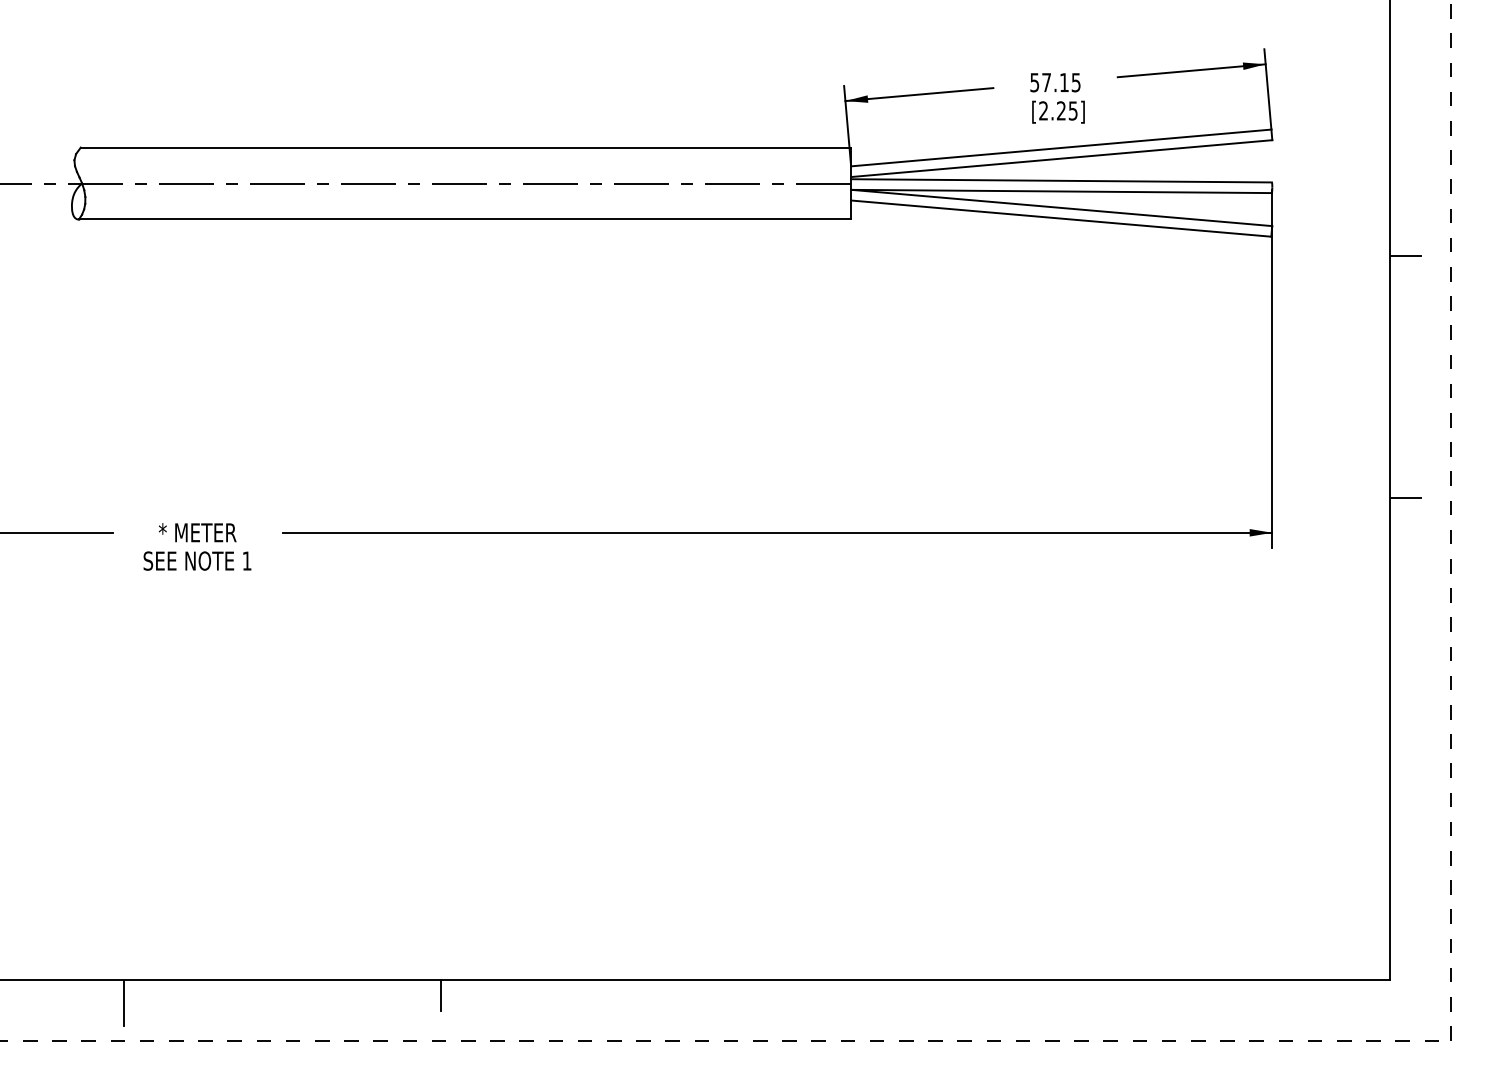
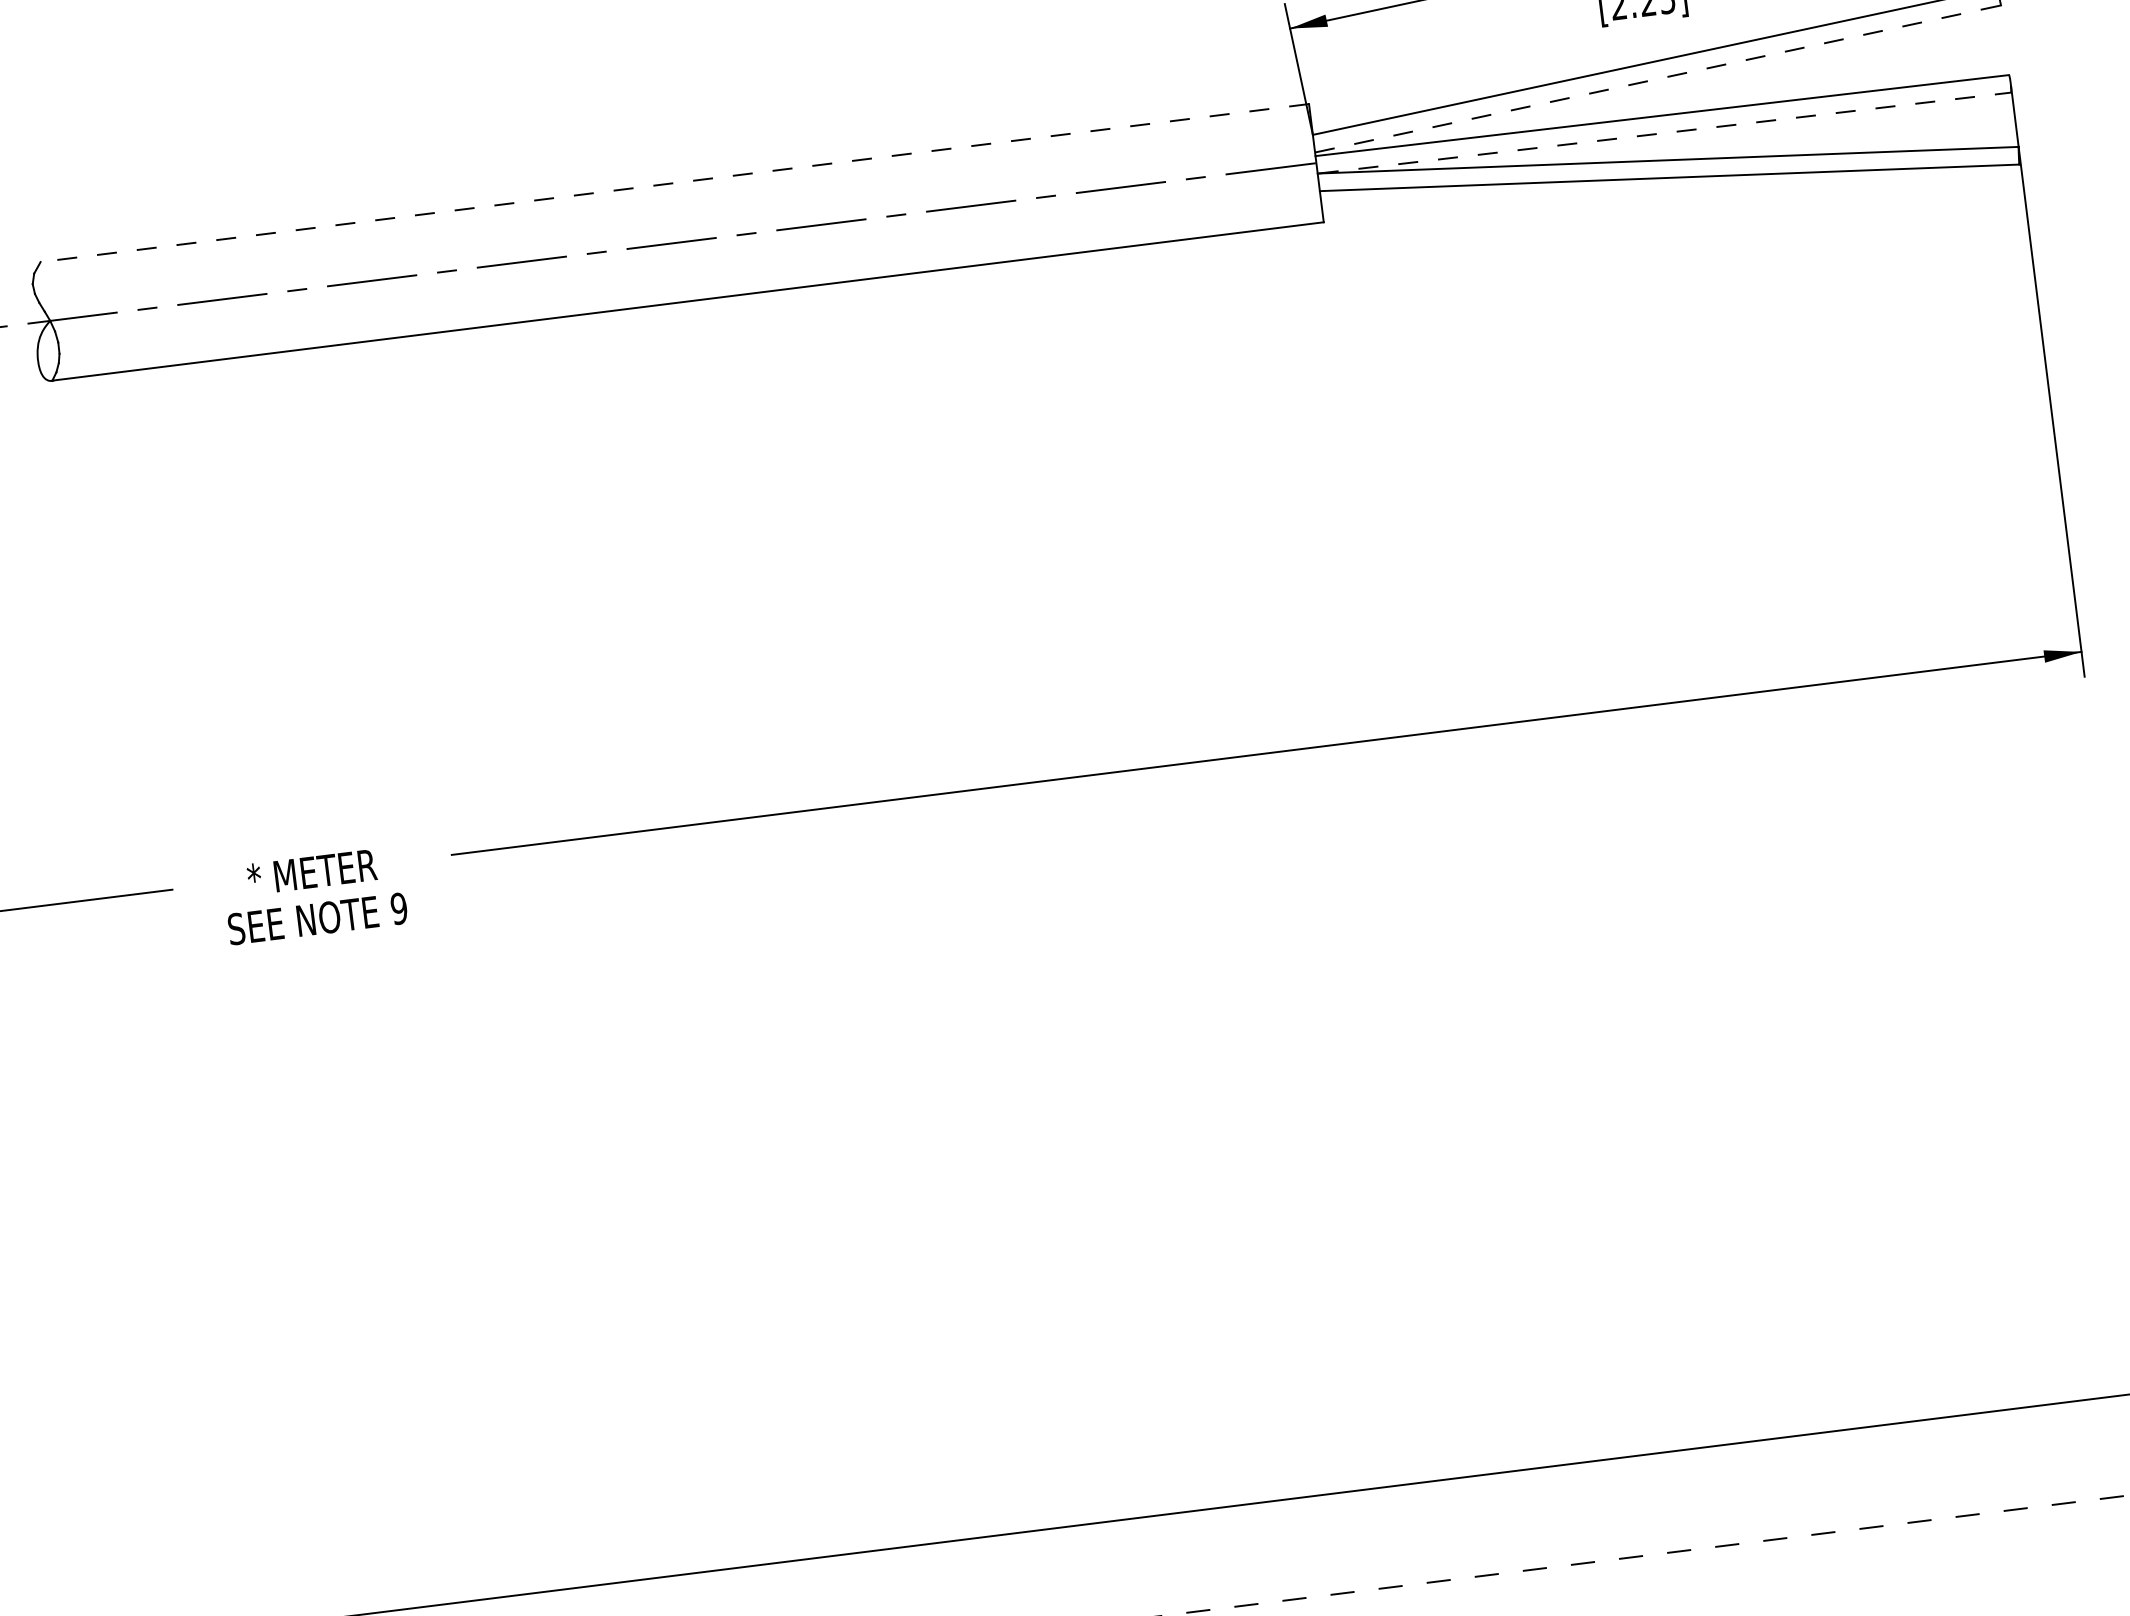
line: (465, 147) -> (674, 182), solid -> dashed
line: (1062, 158) -> (1659, 78), solid -> dashed
line: (1062, 191) -> (1666, 132), solid -> dashed
text: (246, 560) -> (398, 907), 1 -> 9
line: (440, 995) -> (806, 1584), removed

